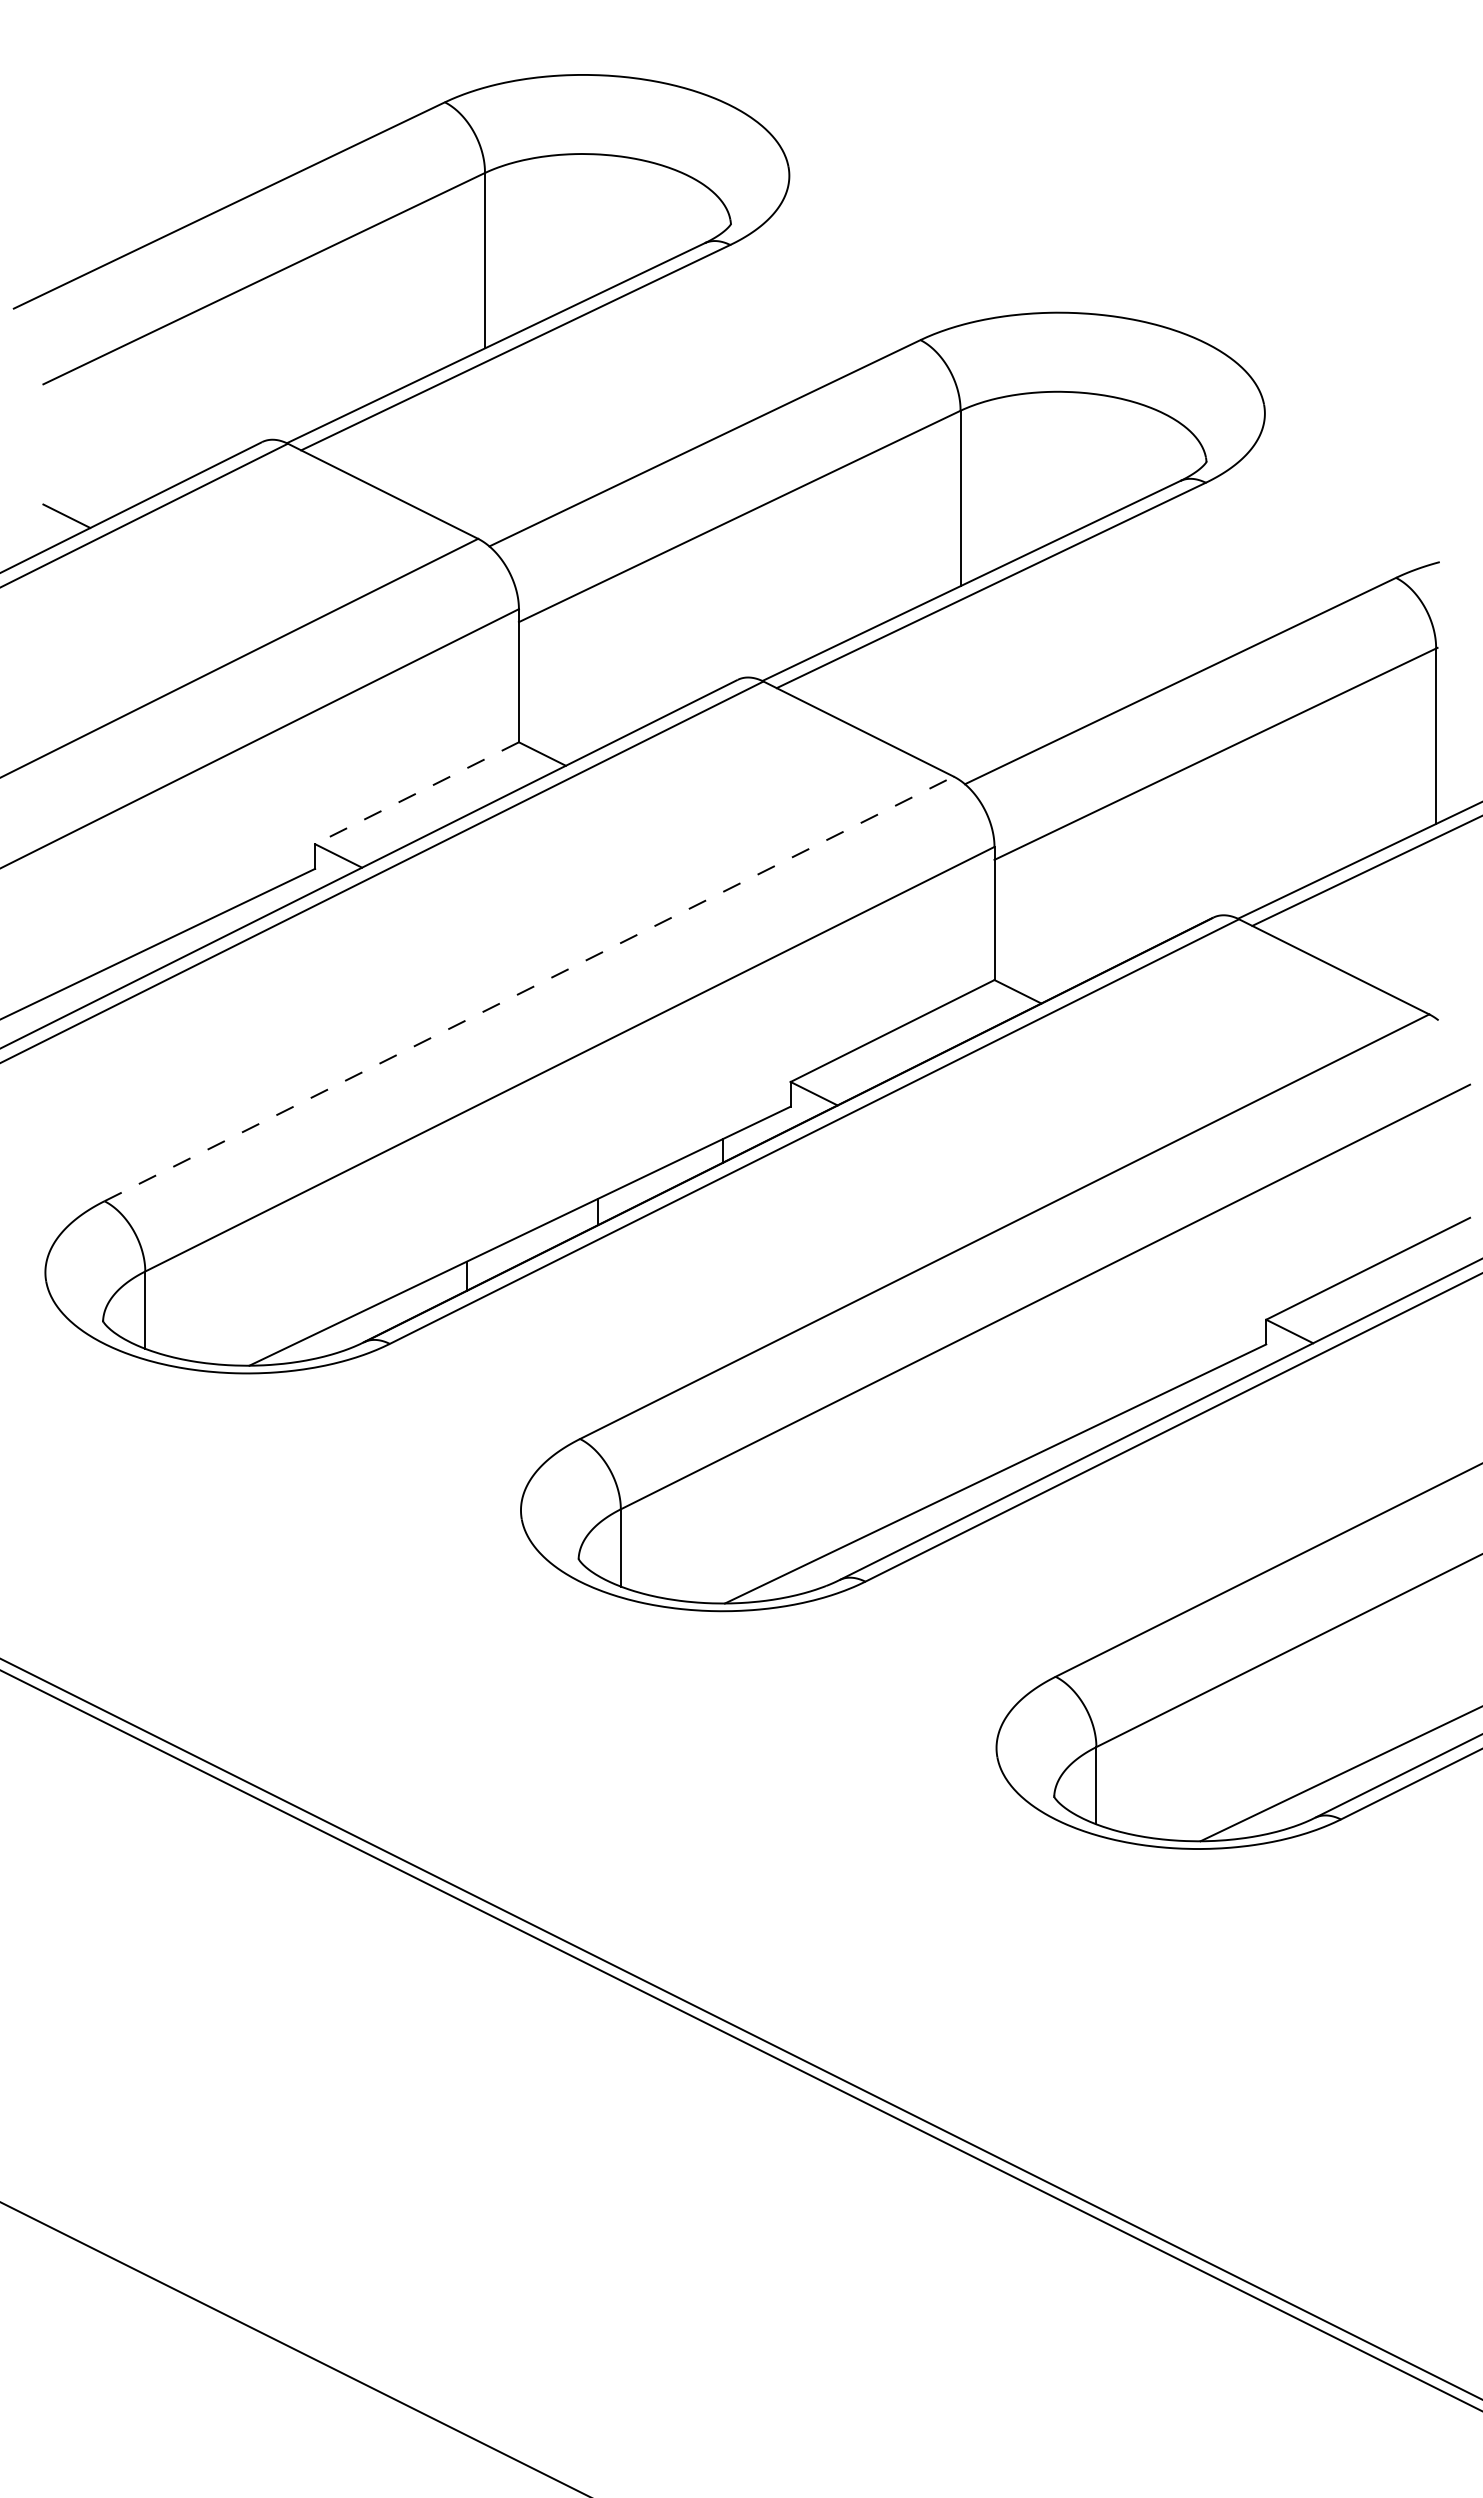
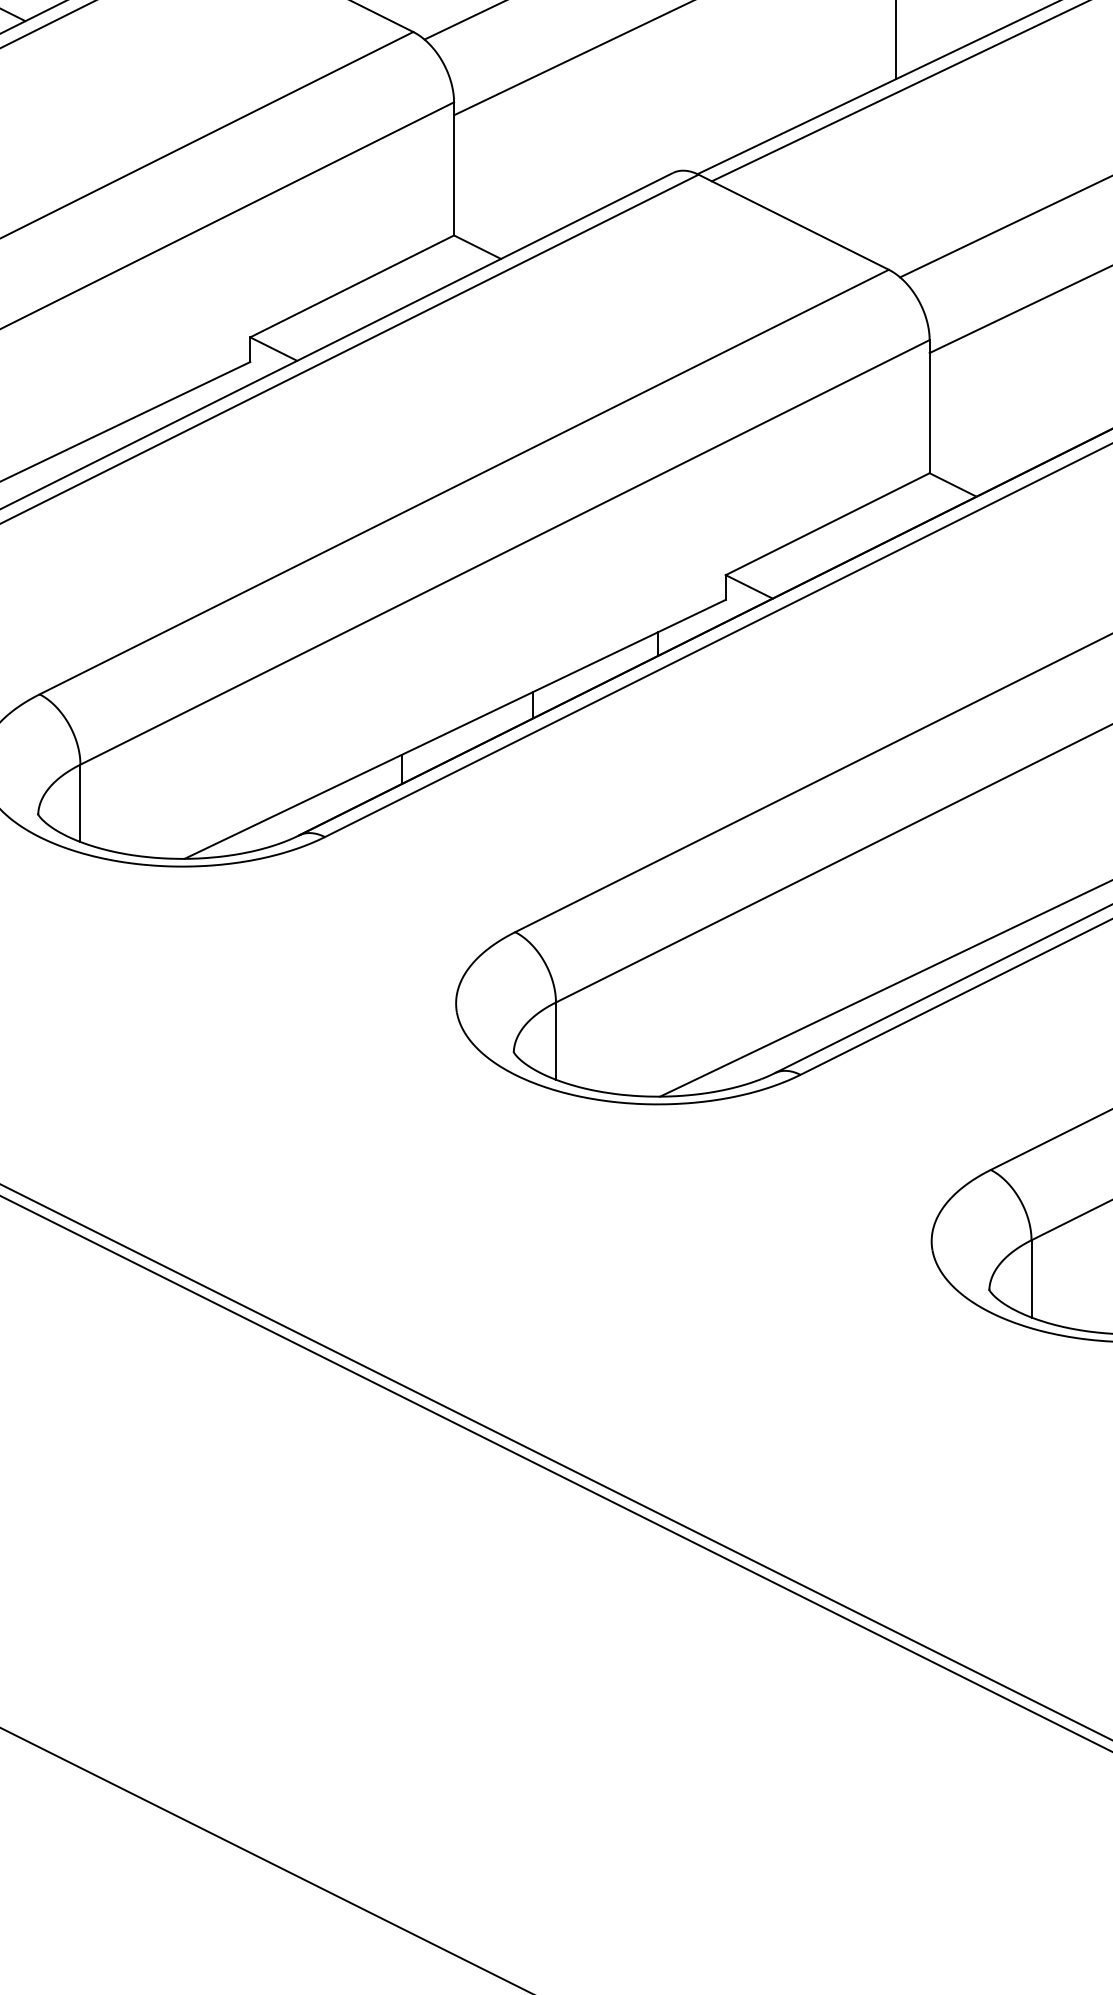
line: (417, 793) -> (352, 286), dashed -> solid
line: (529, 988) -> (464, 481), dashed -> solid

